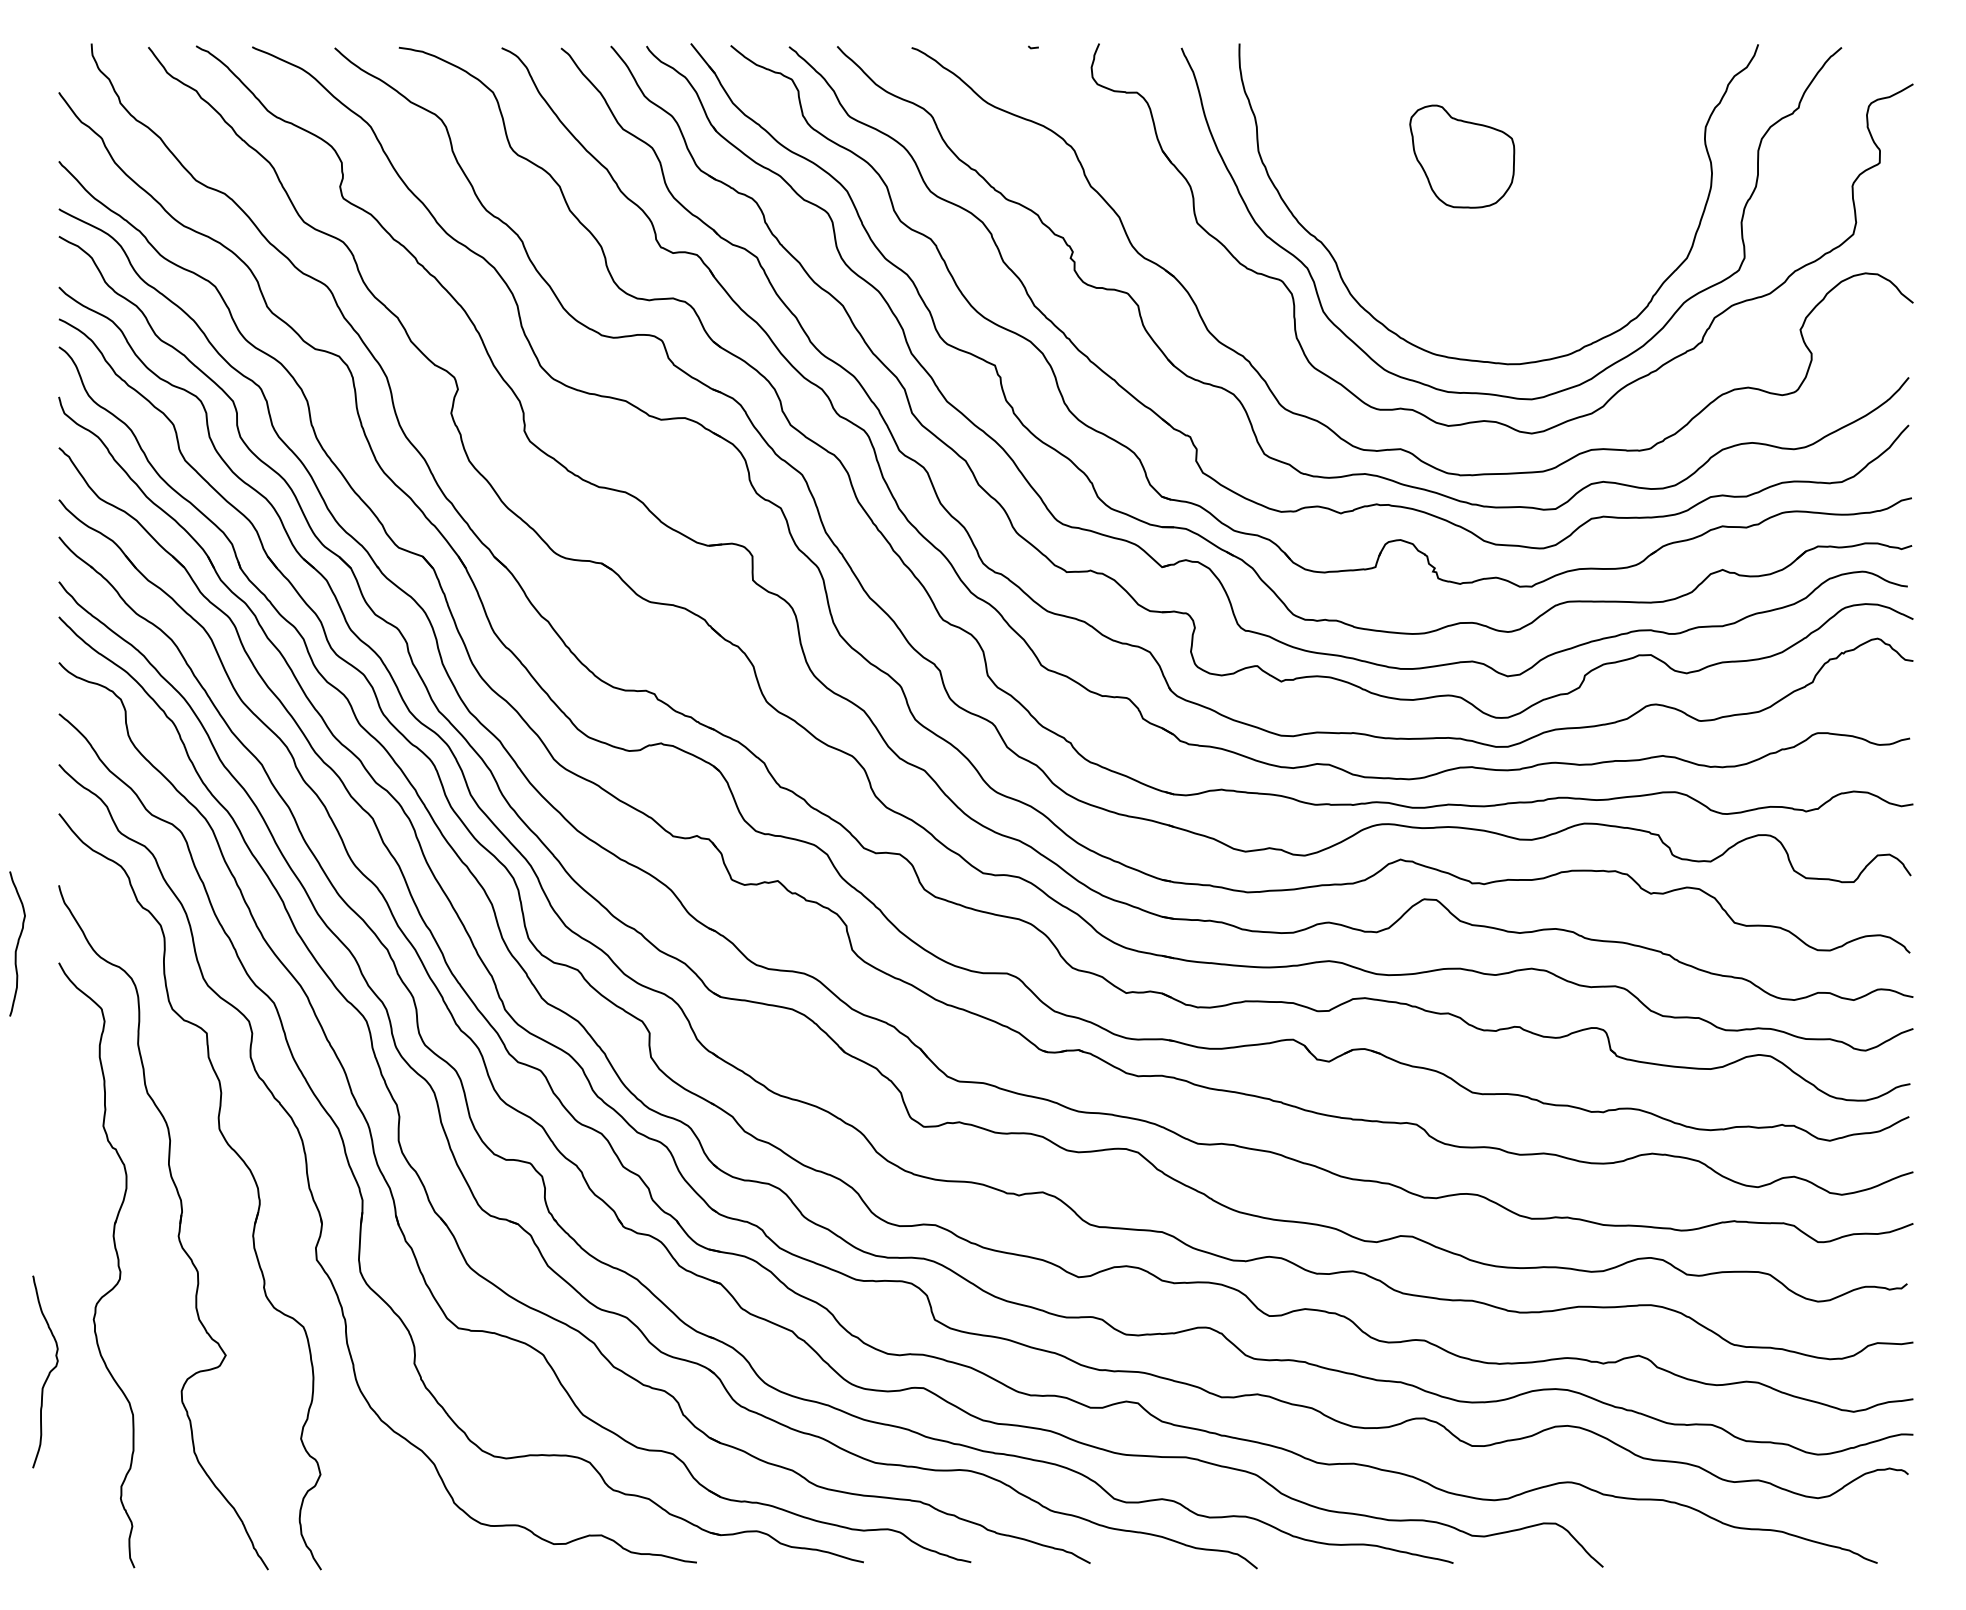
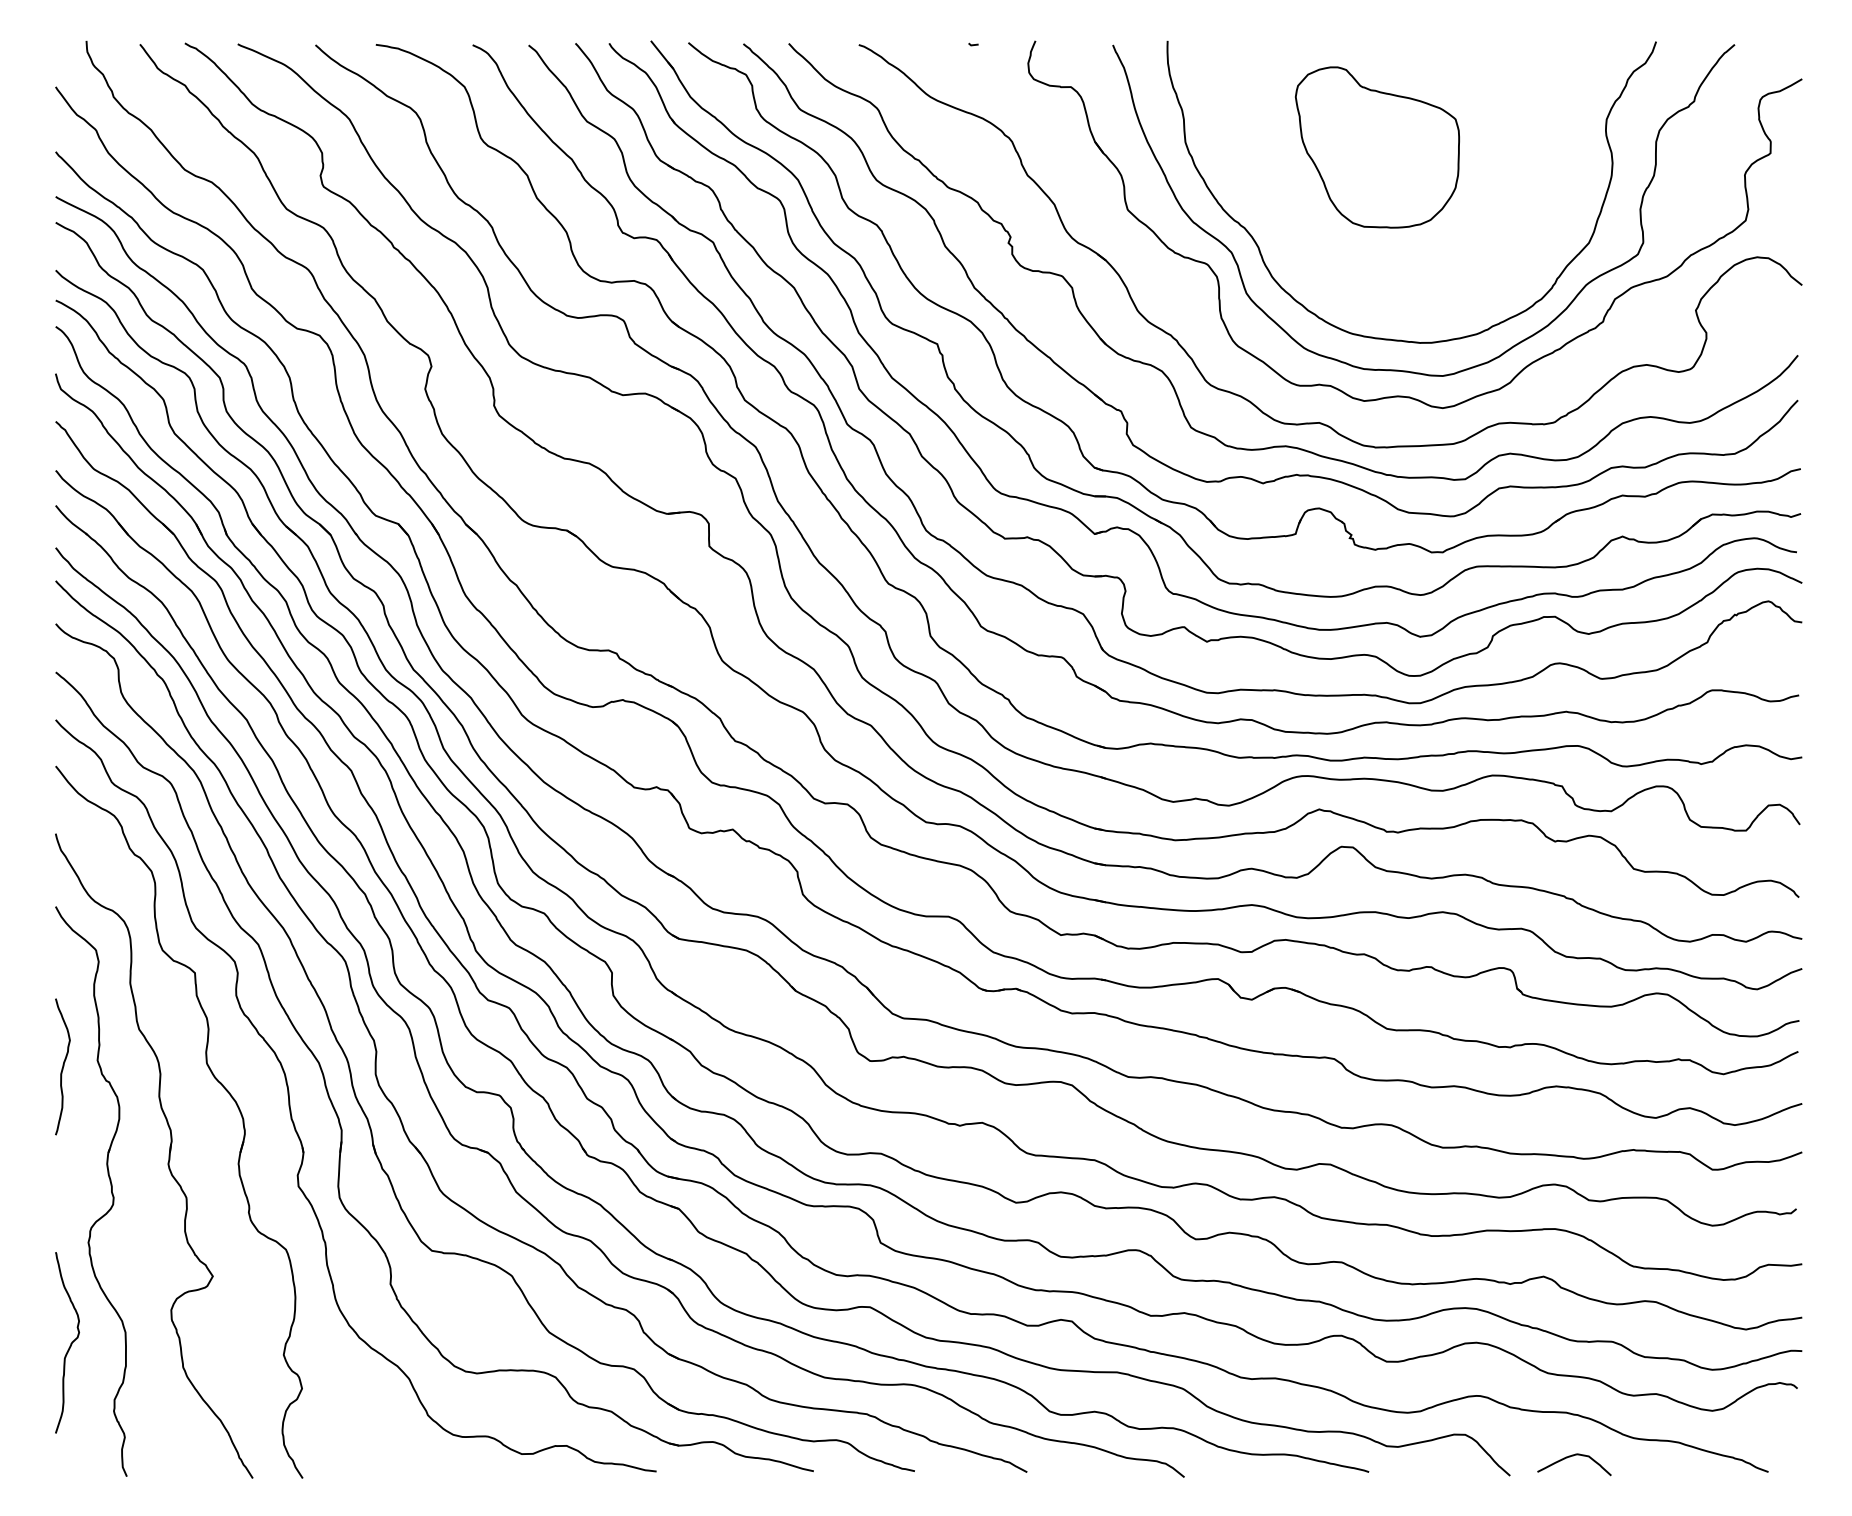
part: (1461, 156) -> (1376, 147), size x1.67
curve: (17, 943) -> (62, 1066), moved
part: (45, 1371) -> (67, 1342), moved
curve: (1667, 1547) -> (1570, 1457), added

